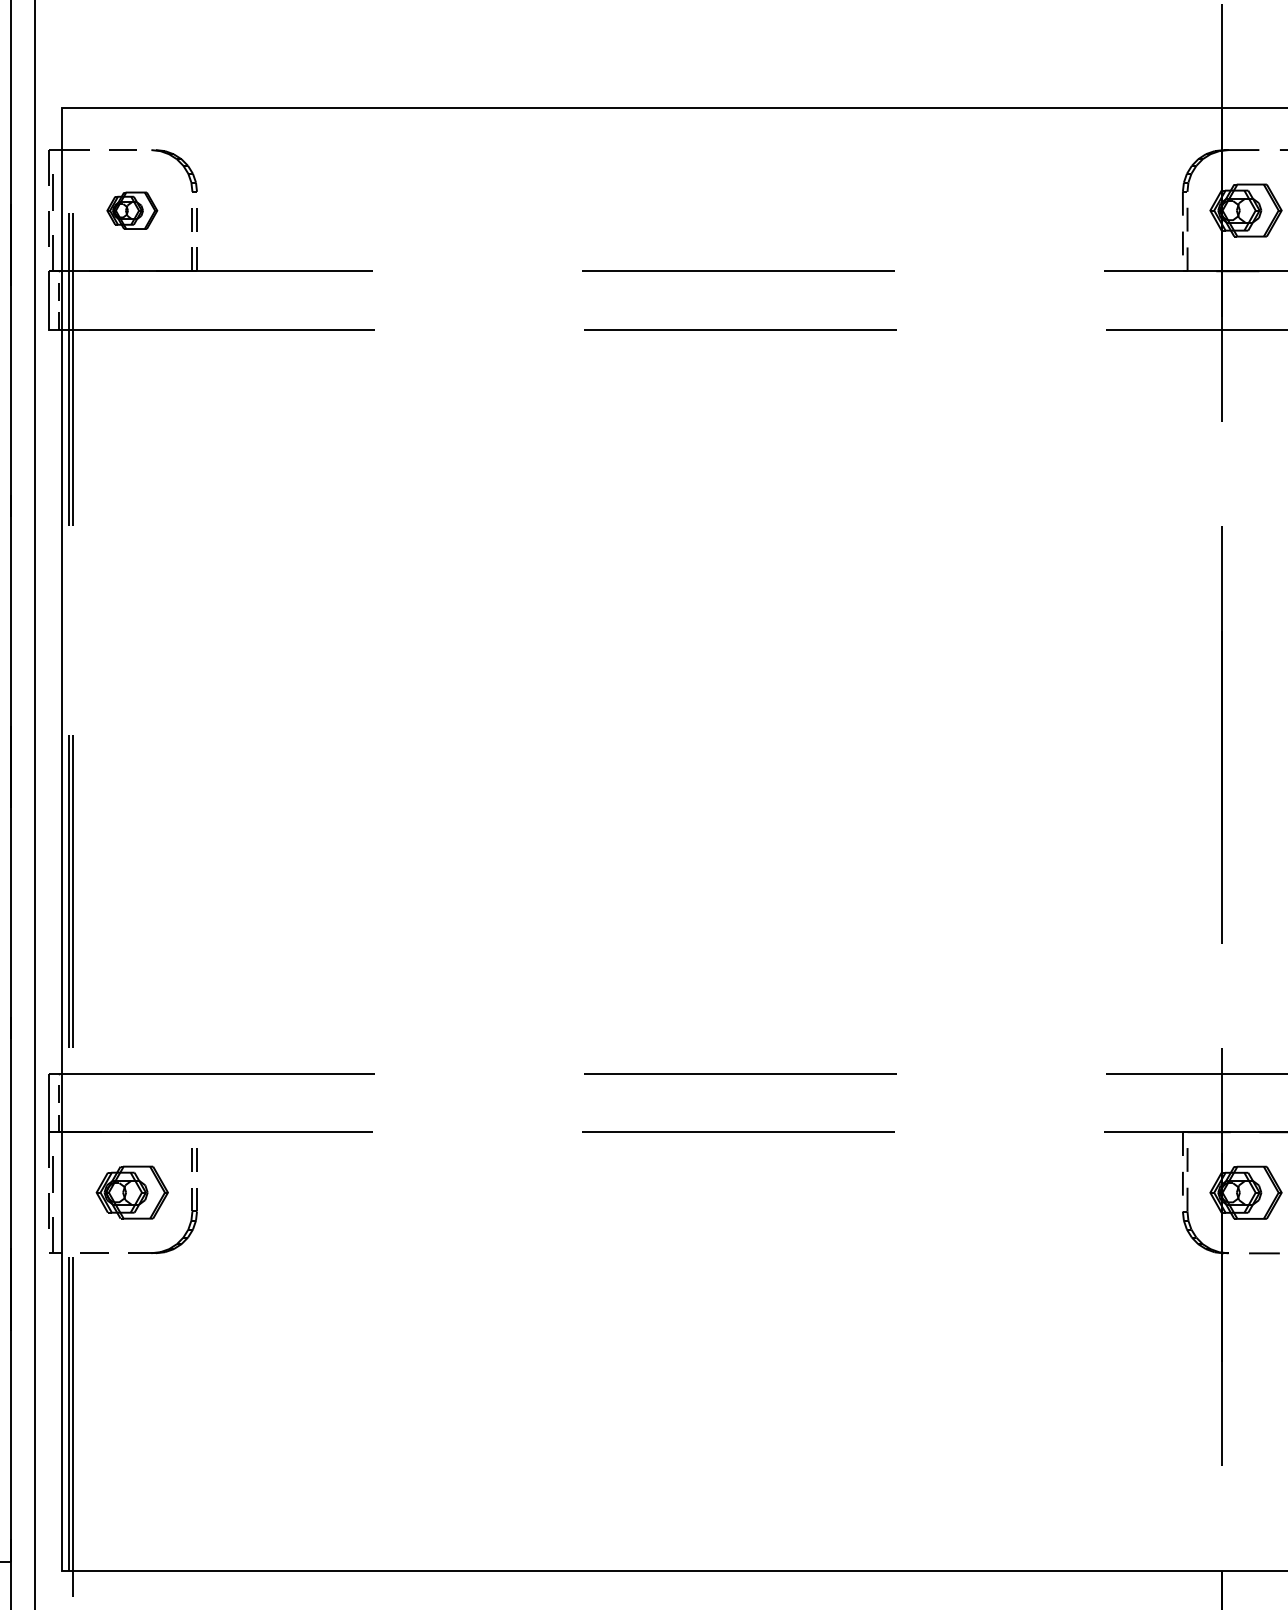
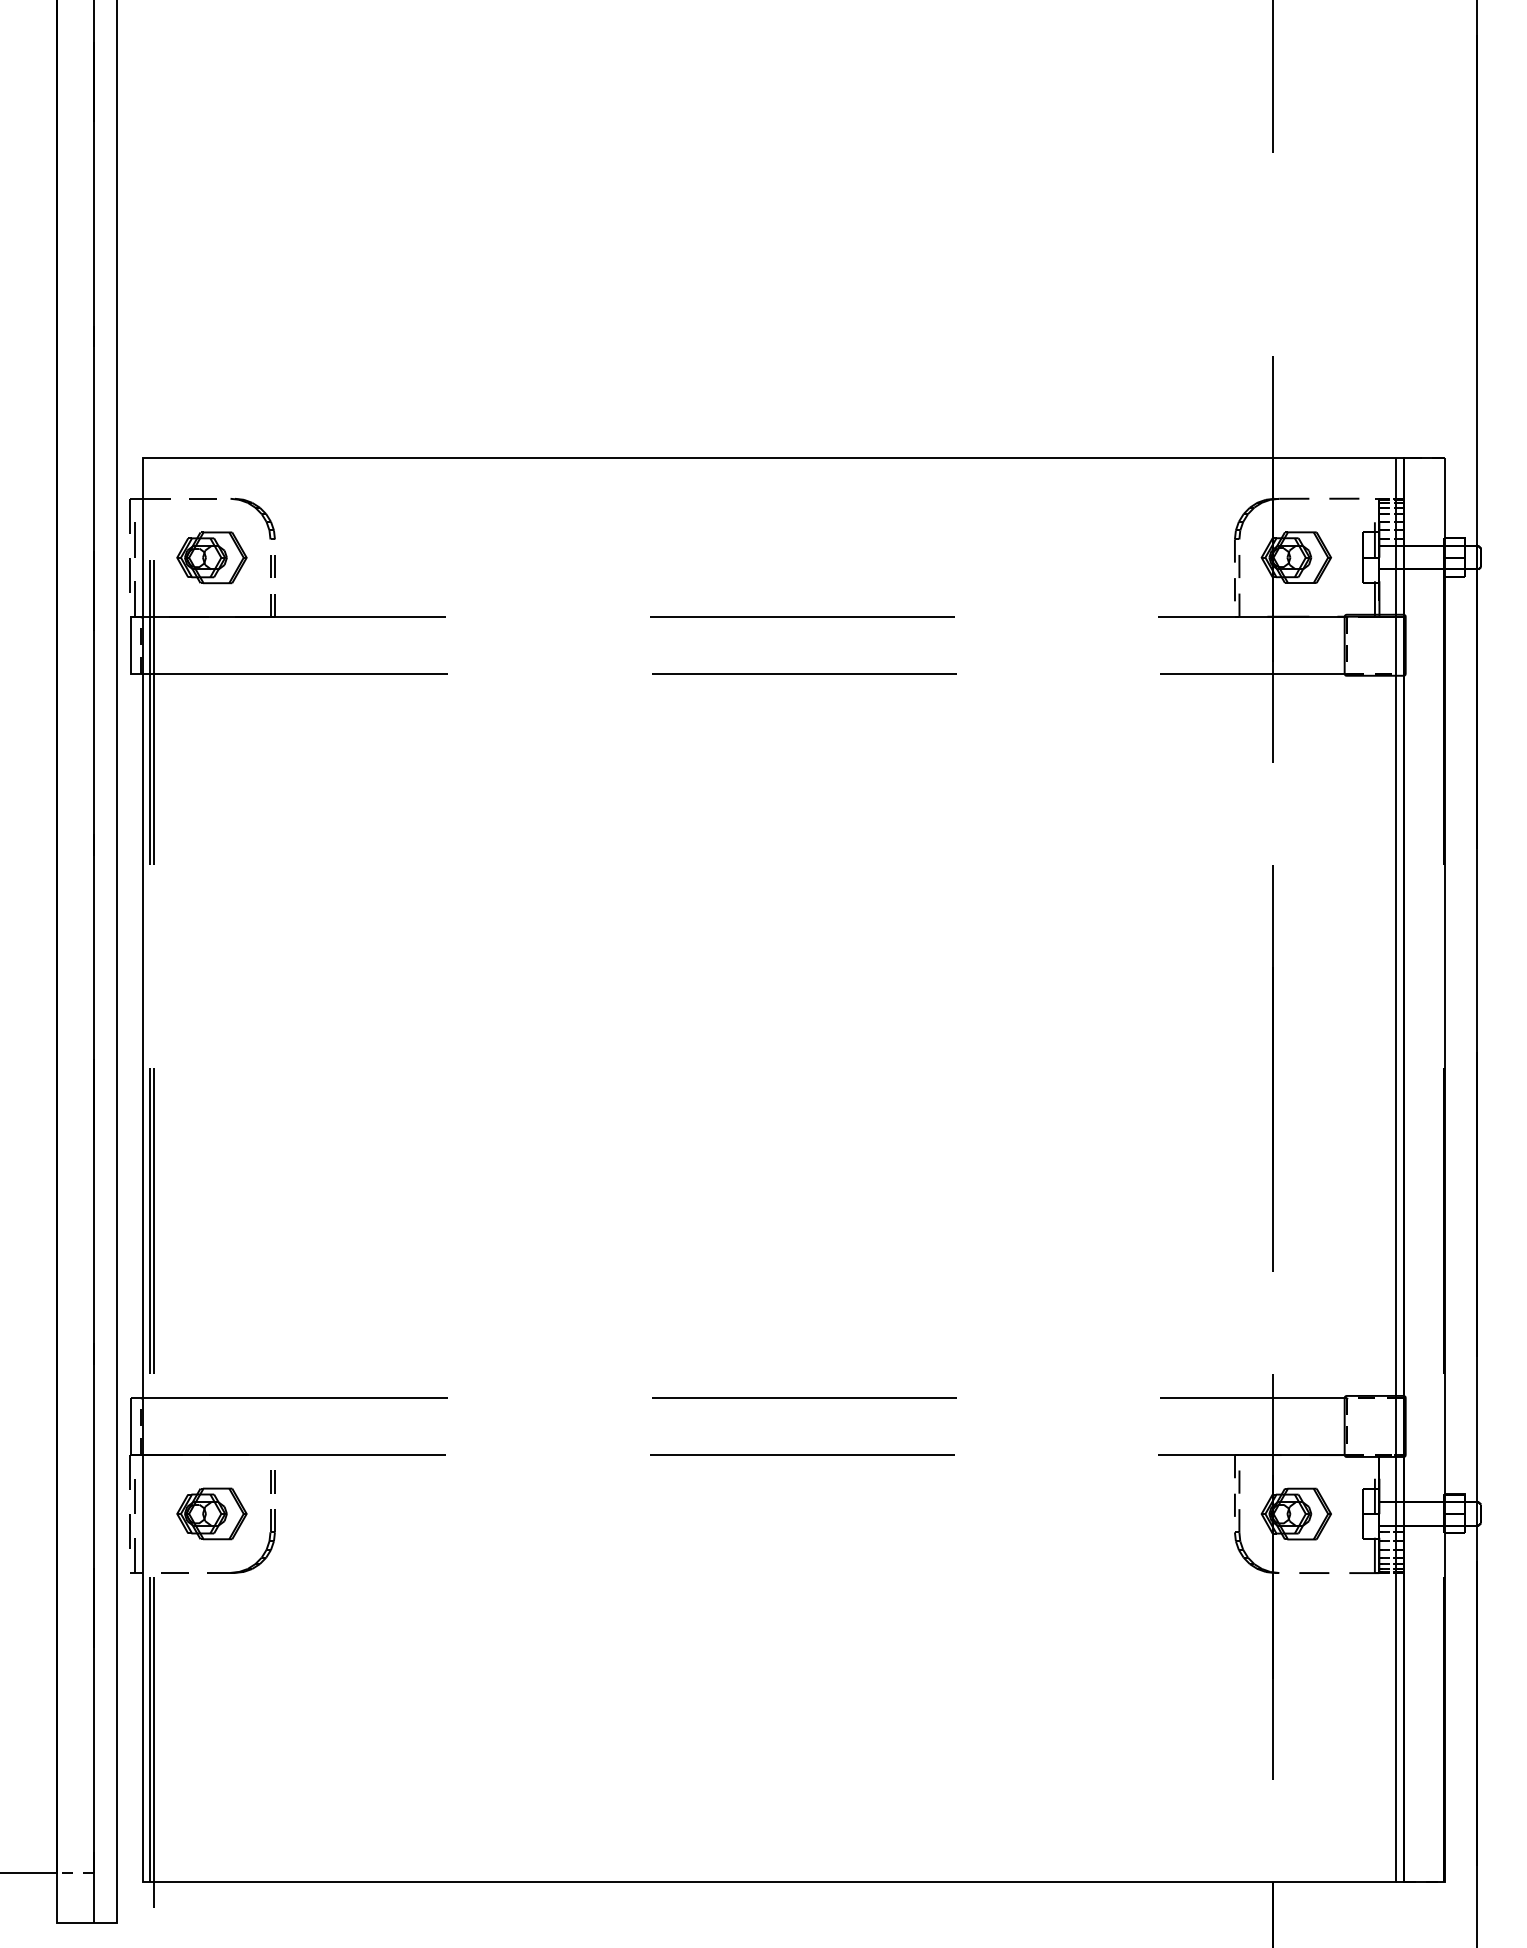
part: (131, 210) -> (211, 557), size x1.43

